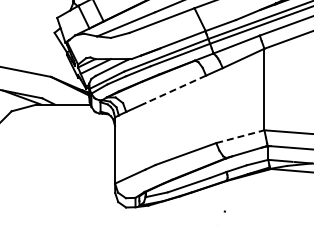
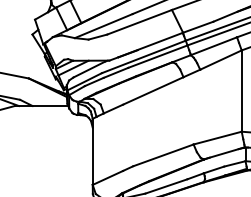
line: (175, 89) -> (152, 91), dashed -> solid
line: (240, 136) -> (217, 137), dashed -> solid

